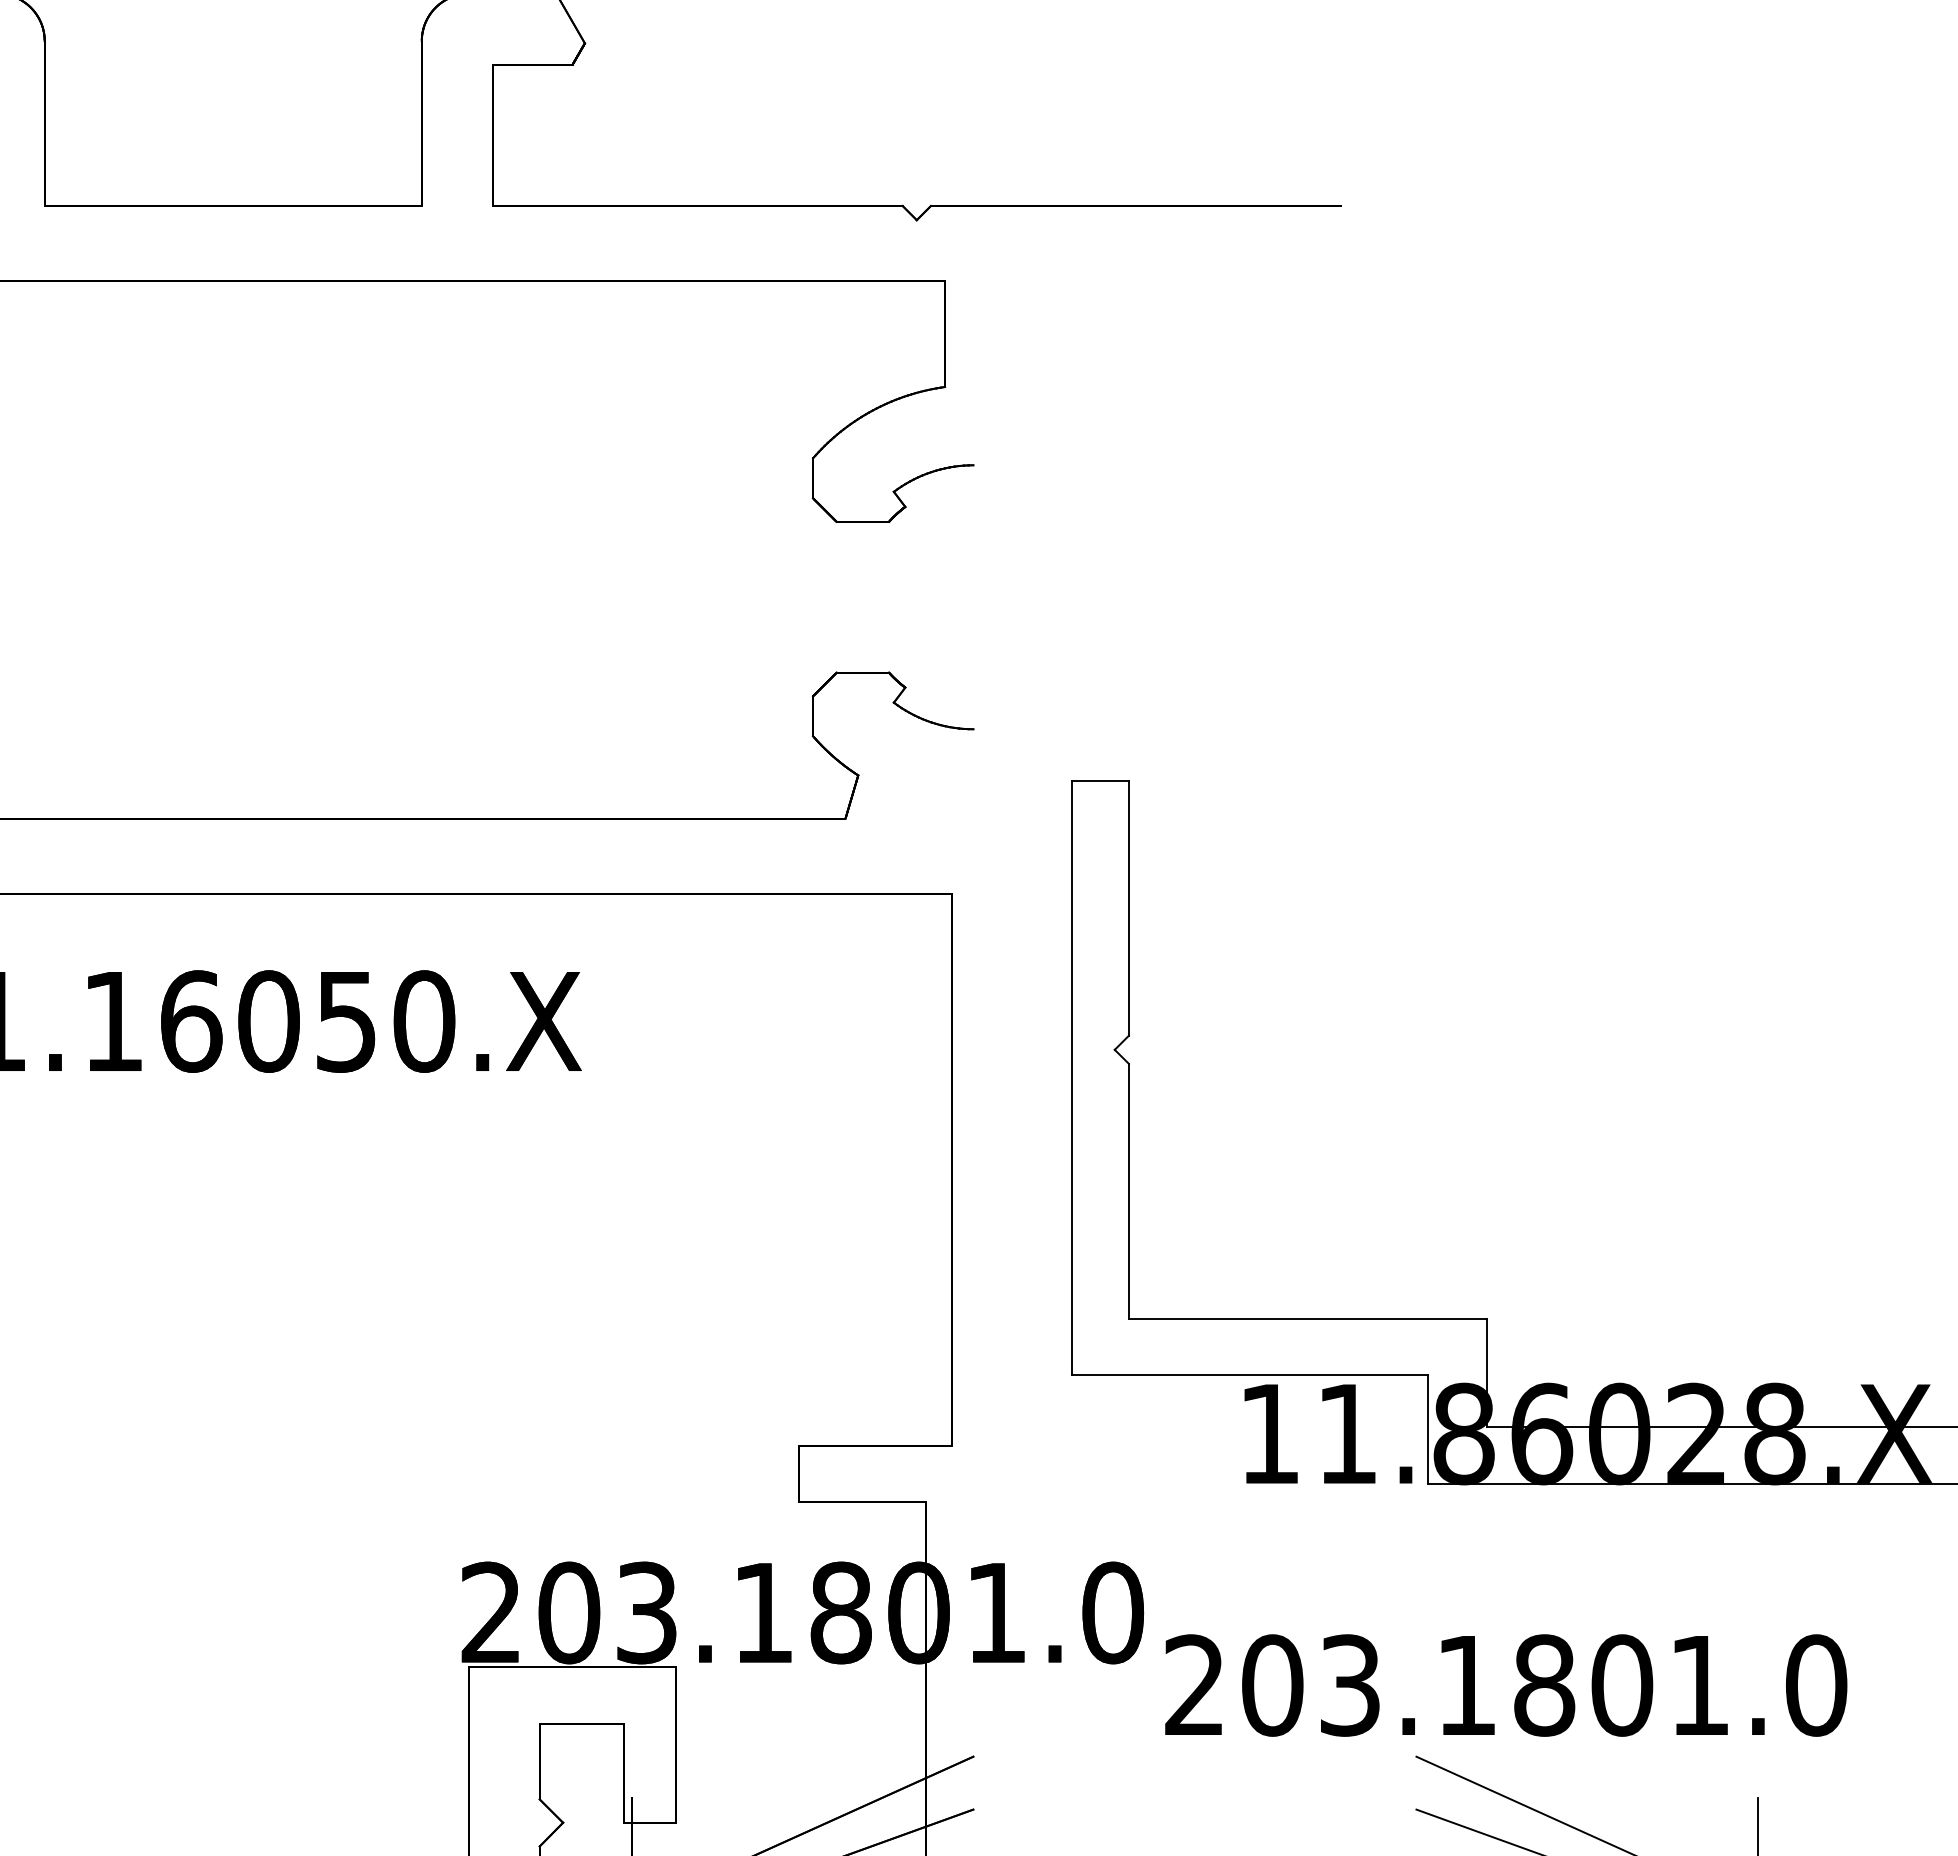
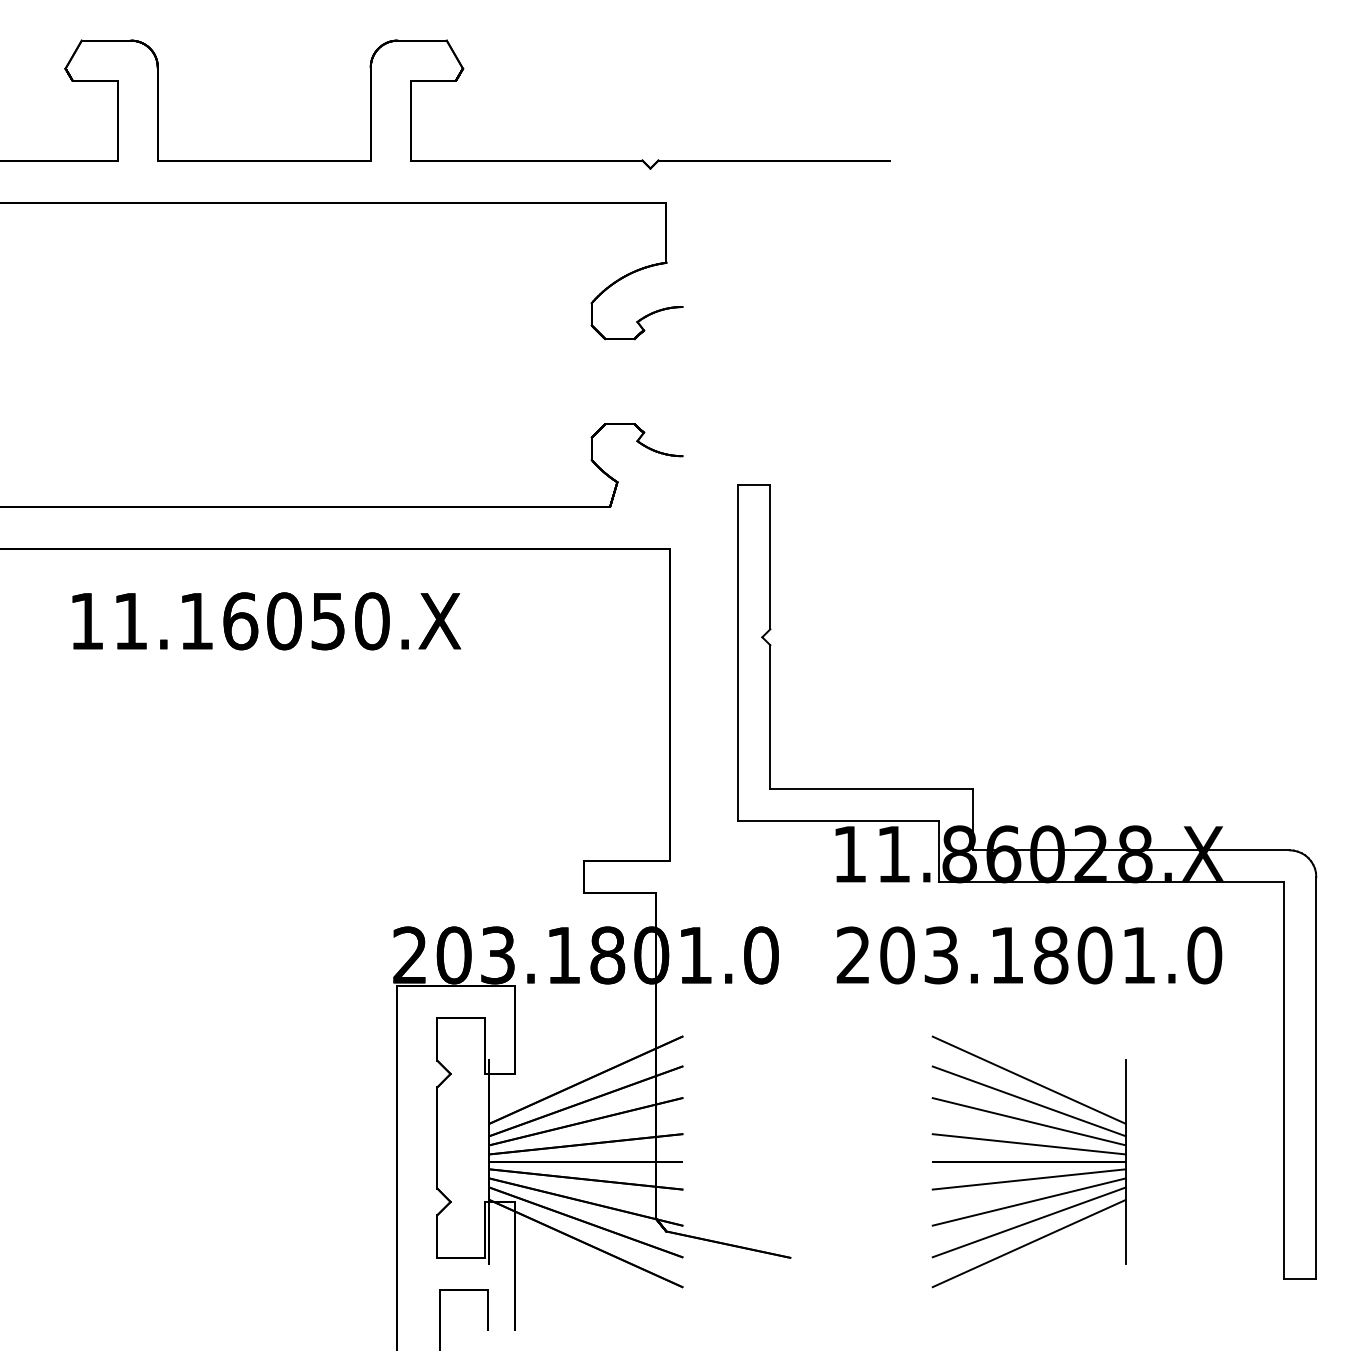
text: (1506, 1685) -> (1029, 955), moved

